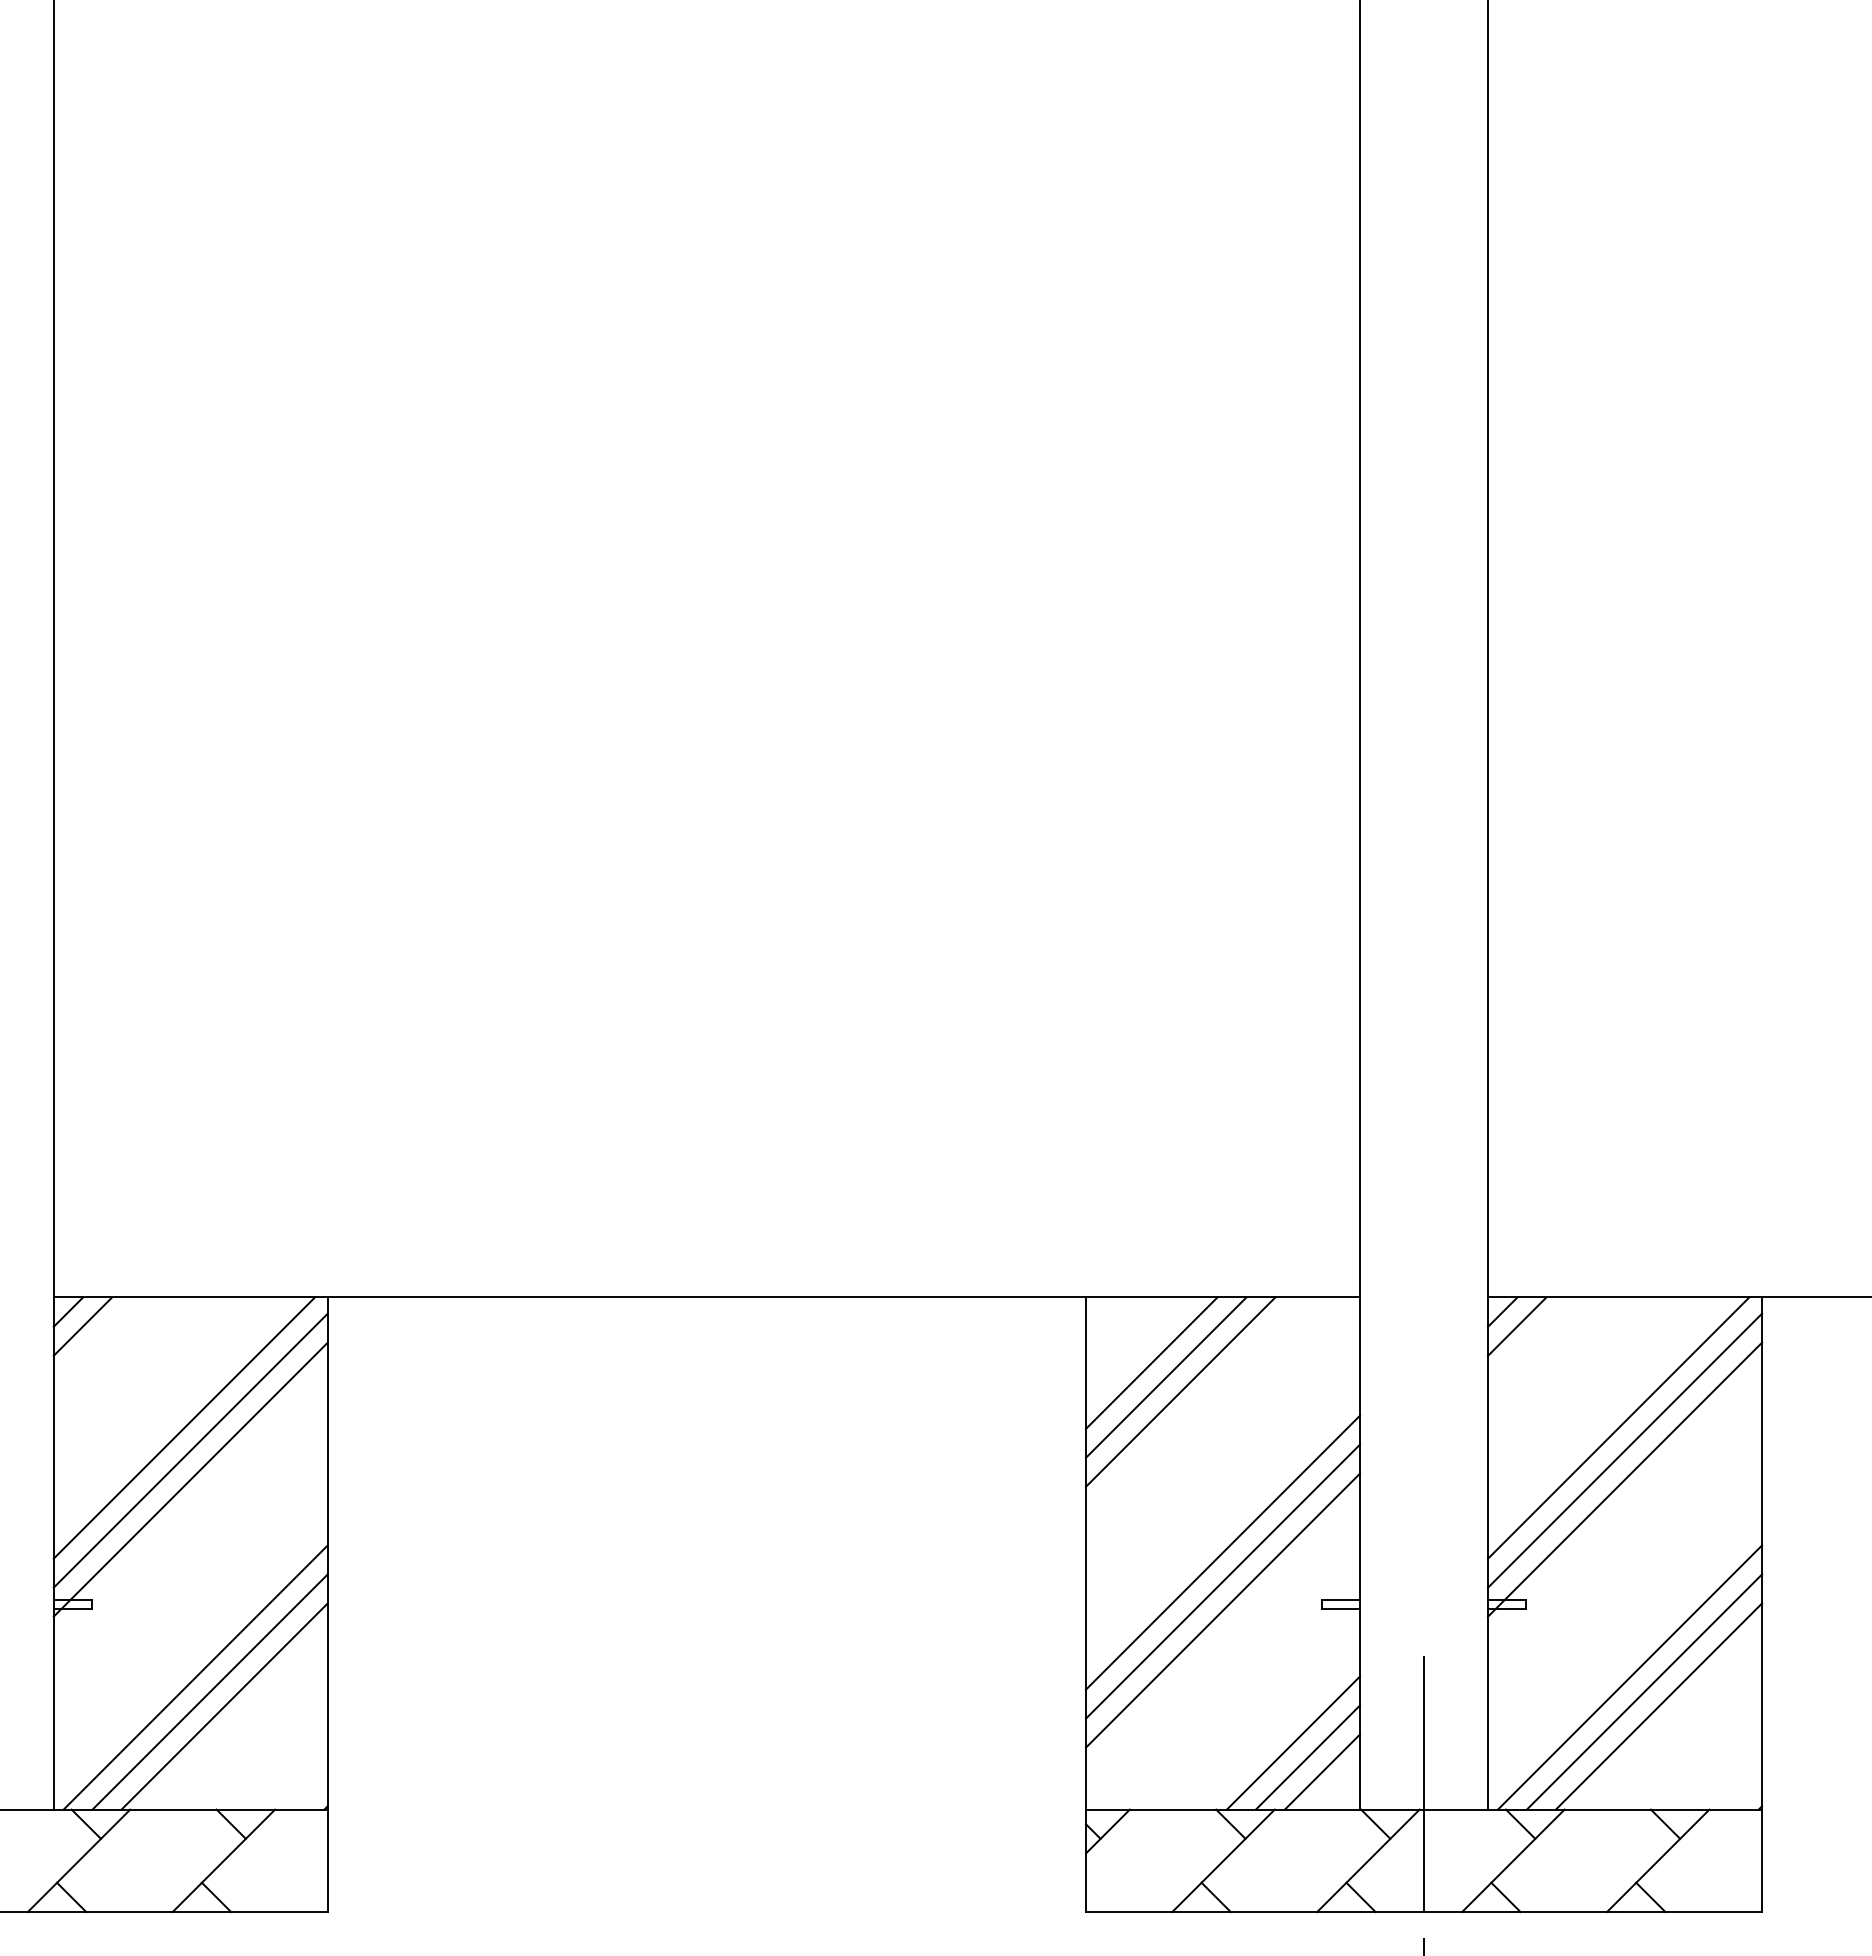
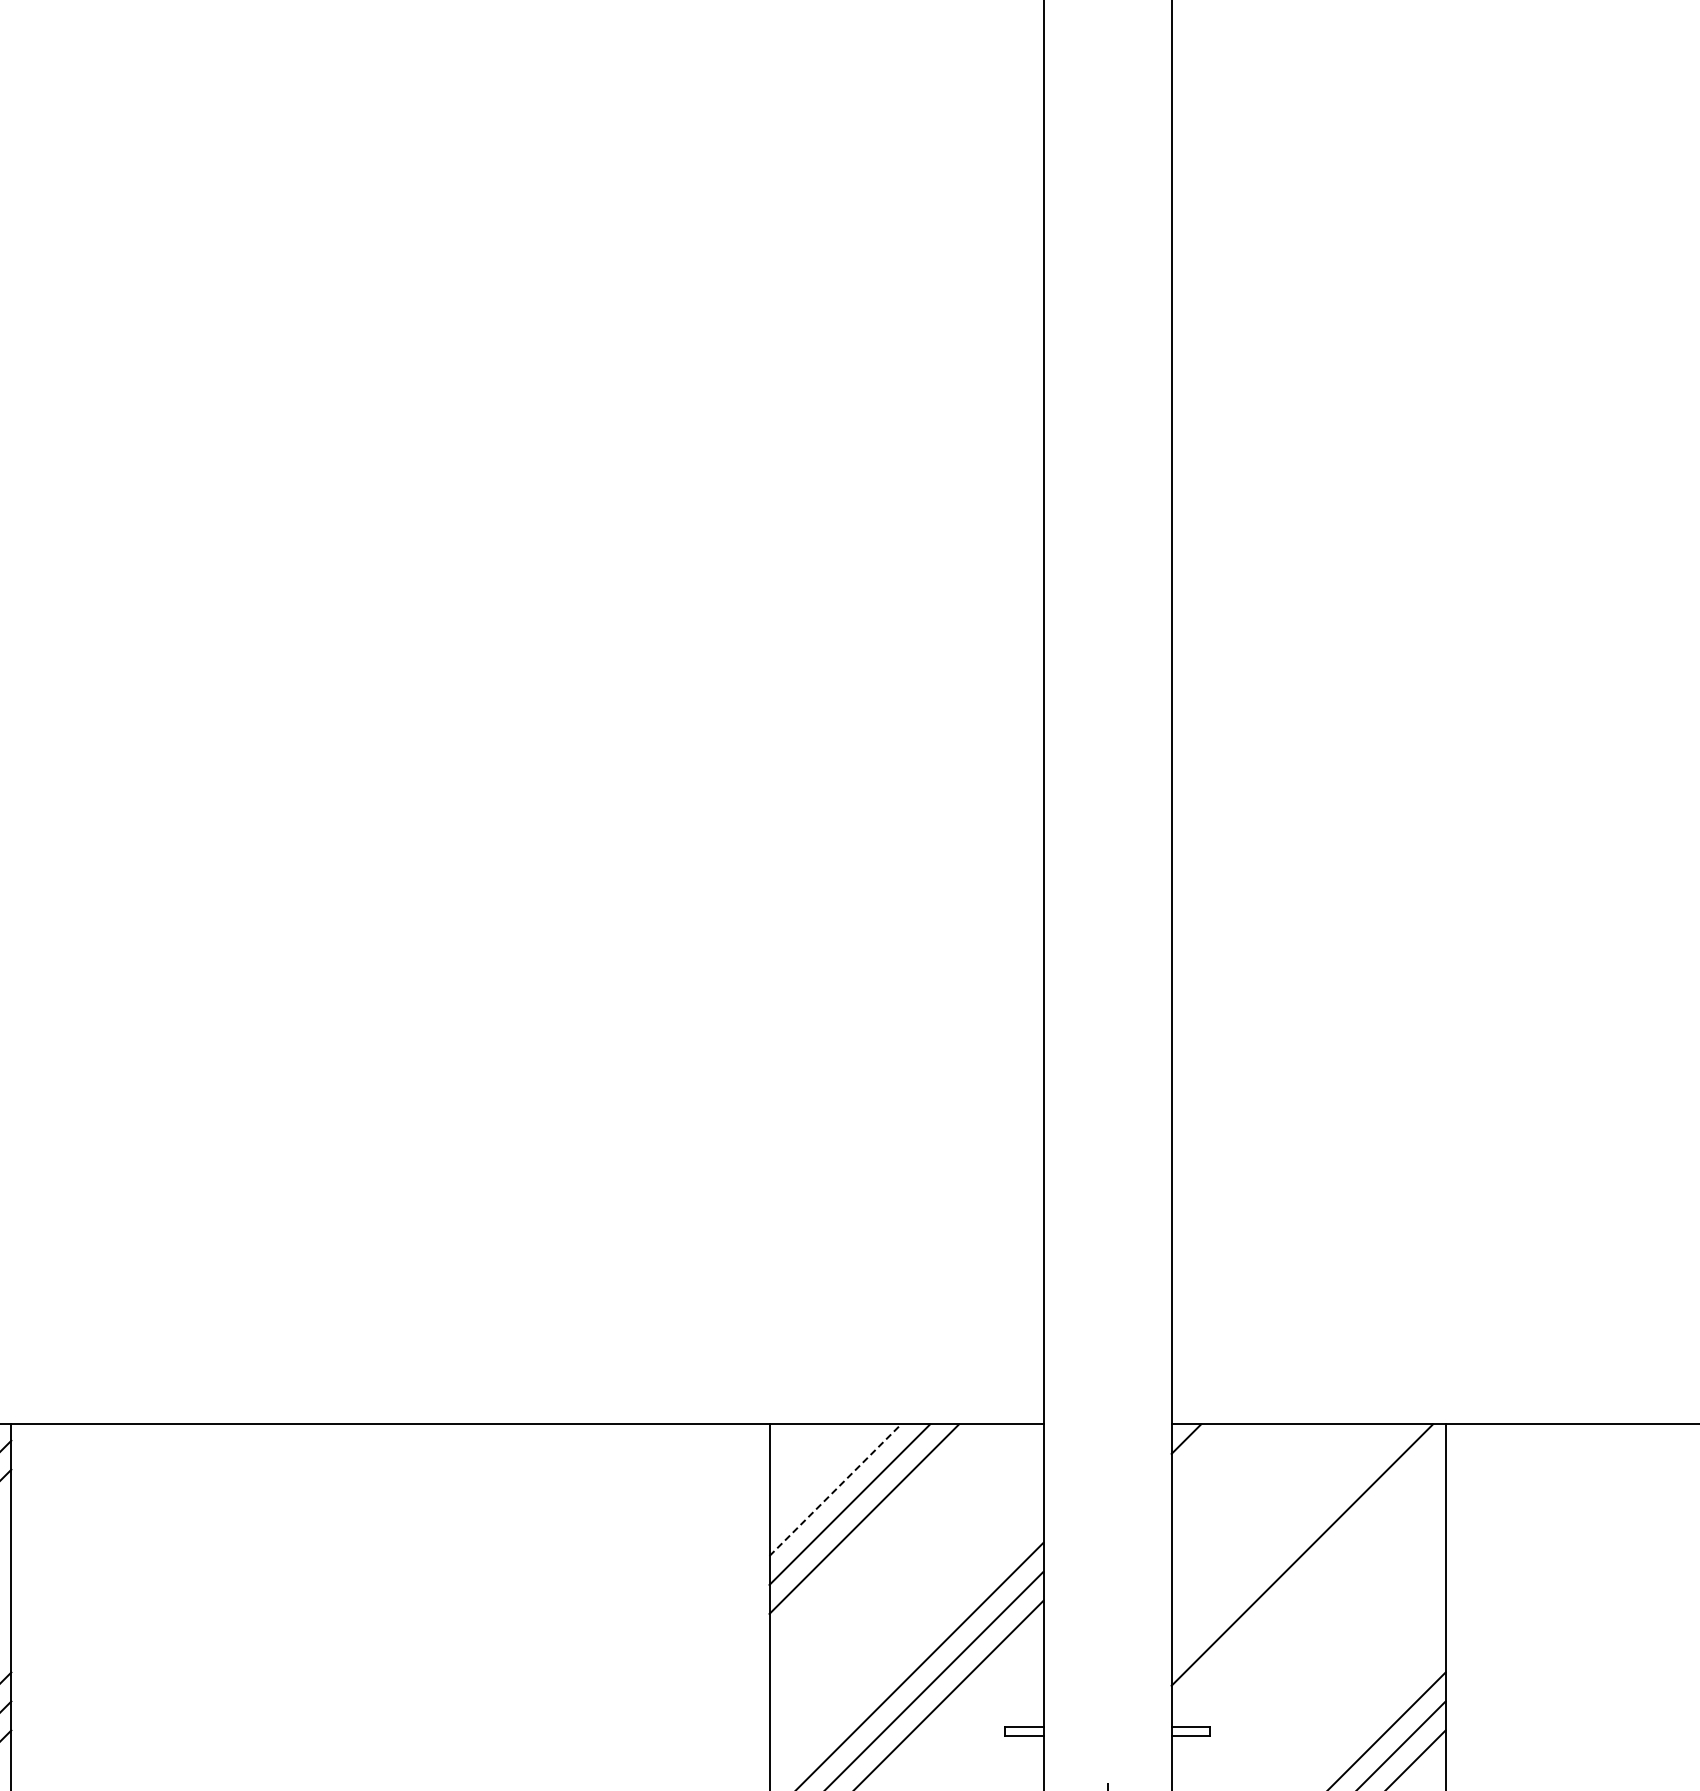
line: (1517, 1326) -> (1201, 1453), removed
line: (1152, 1362) -> (836, 1489), solid -> dashed
line: (1625, 1450) -> (1309, 1577), removed
line: (1625, 1479) -> (1309, 1606), removed

